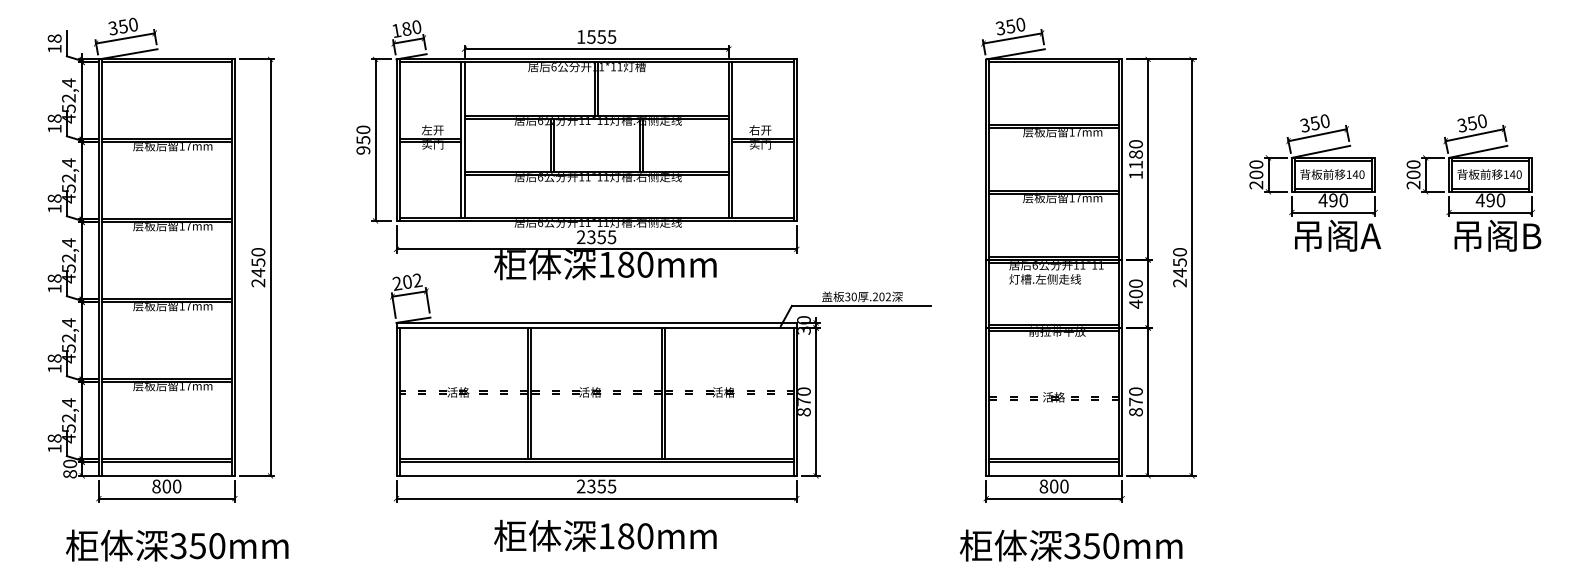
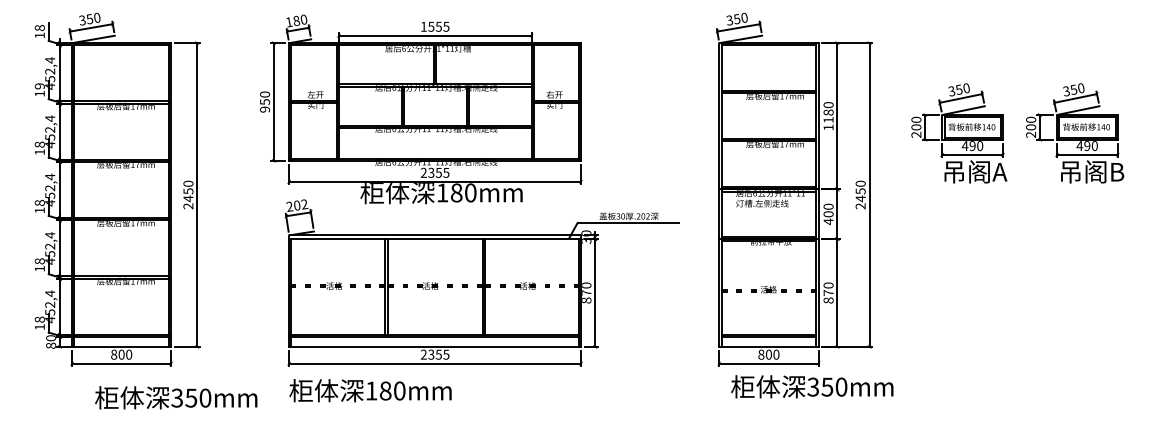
text: (54, 118) -> (39, 86), 18 -> 19
text: (605, 535) -> (370, 390), moved
text: (177, 545) -> (176, 397), moved
text: (1071, 545) -> (812, 386), moved

